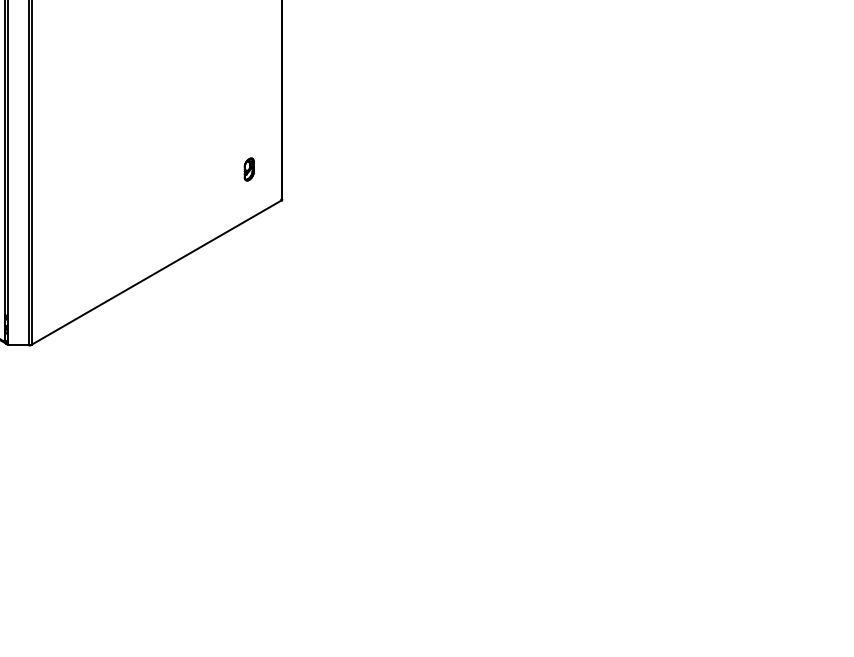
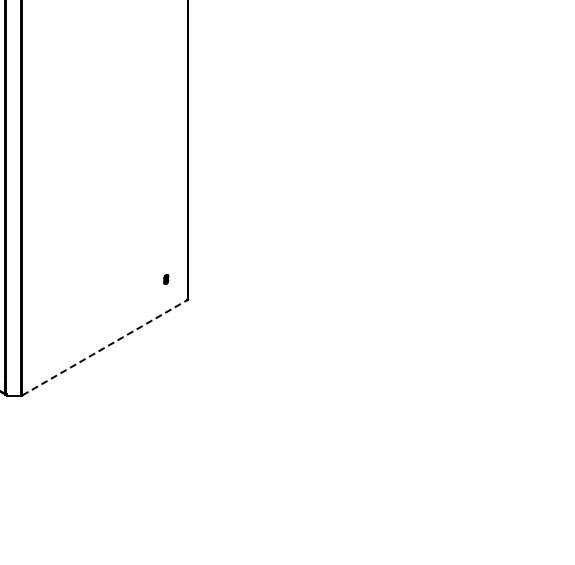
part: (249, 169) -> (166, 279), size x0.6
line: (157, 272) -> (105, 347), solid -> dashed

